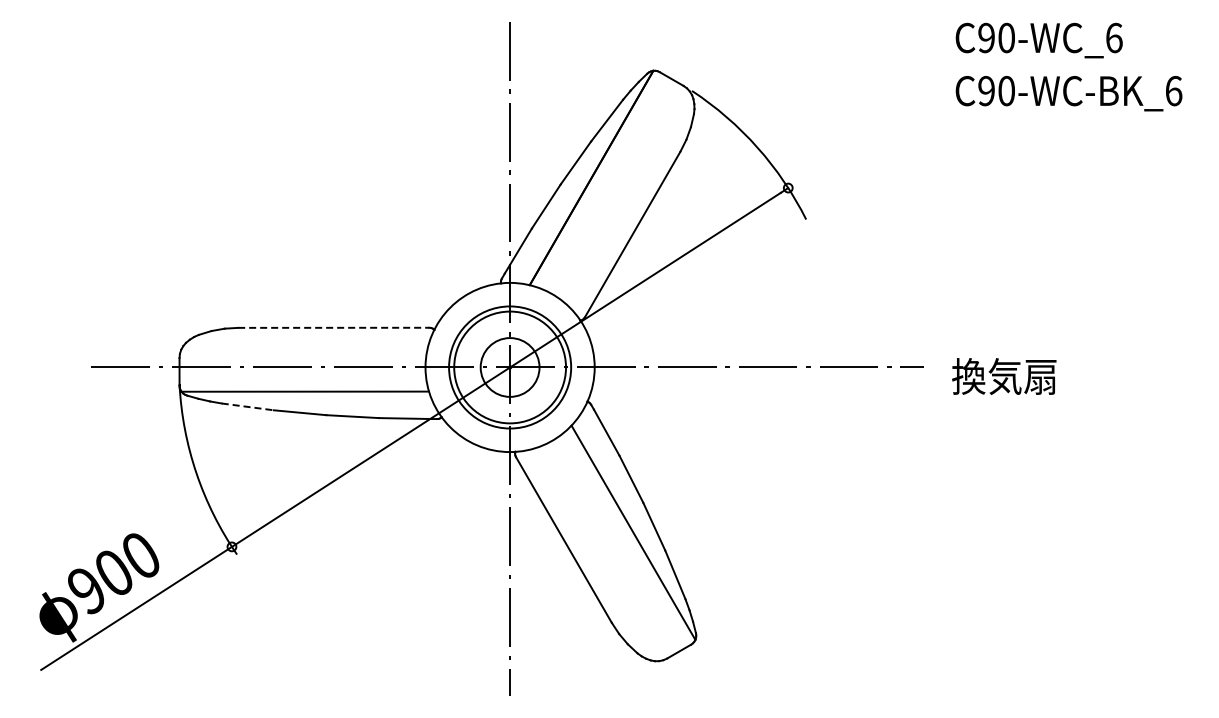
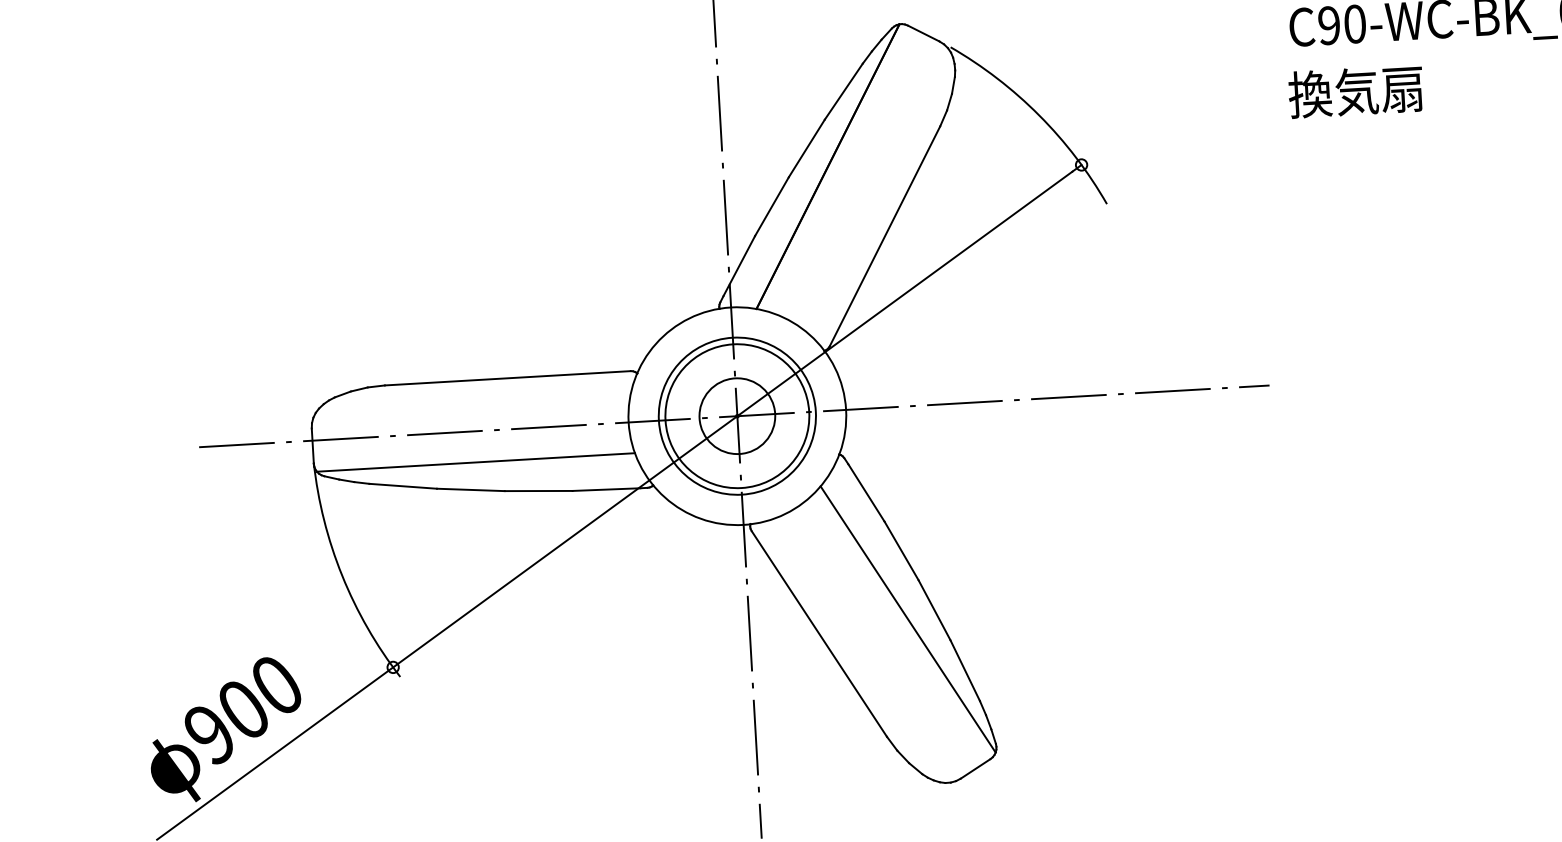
line: (333, 327) -> (507, 377), dashed -> solid
text: (1004, 376) -> (1356, 91), moved
line: (248, 406) -> (404, 485), dashed -> solid

